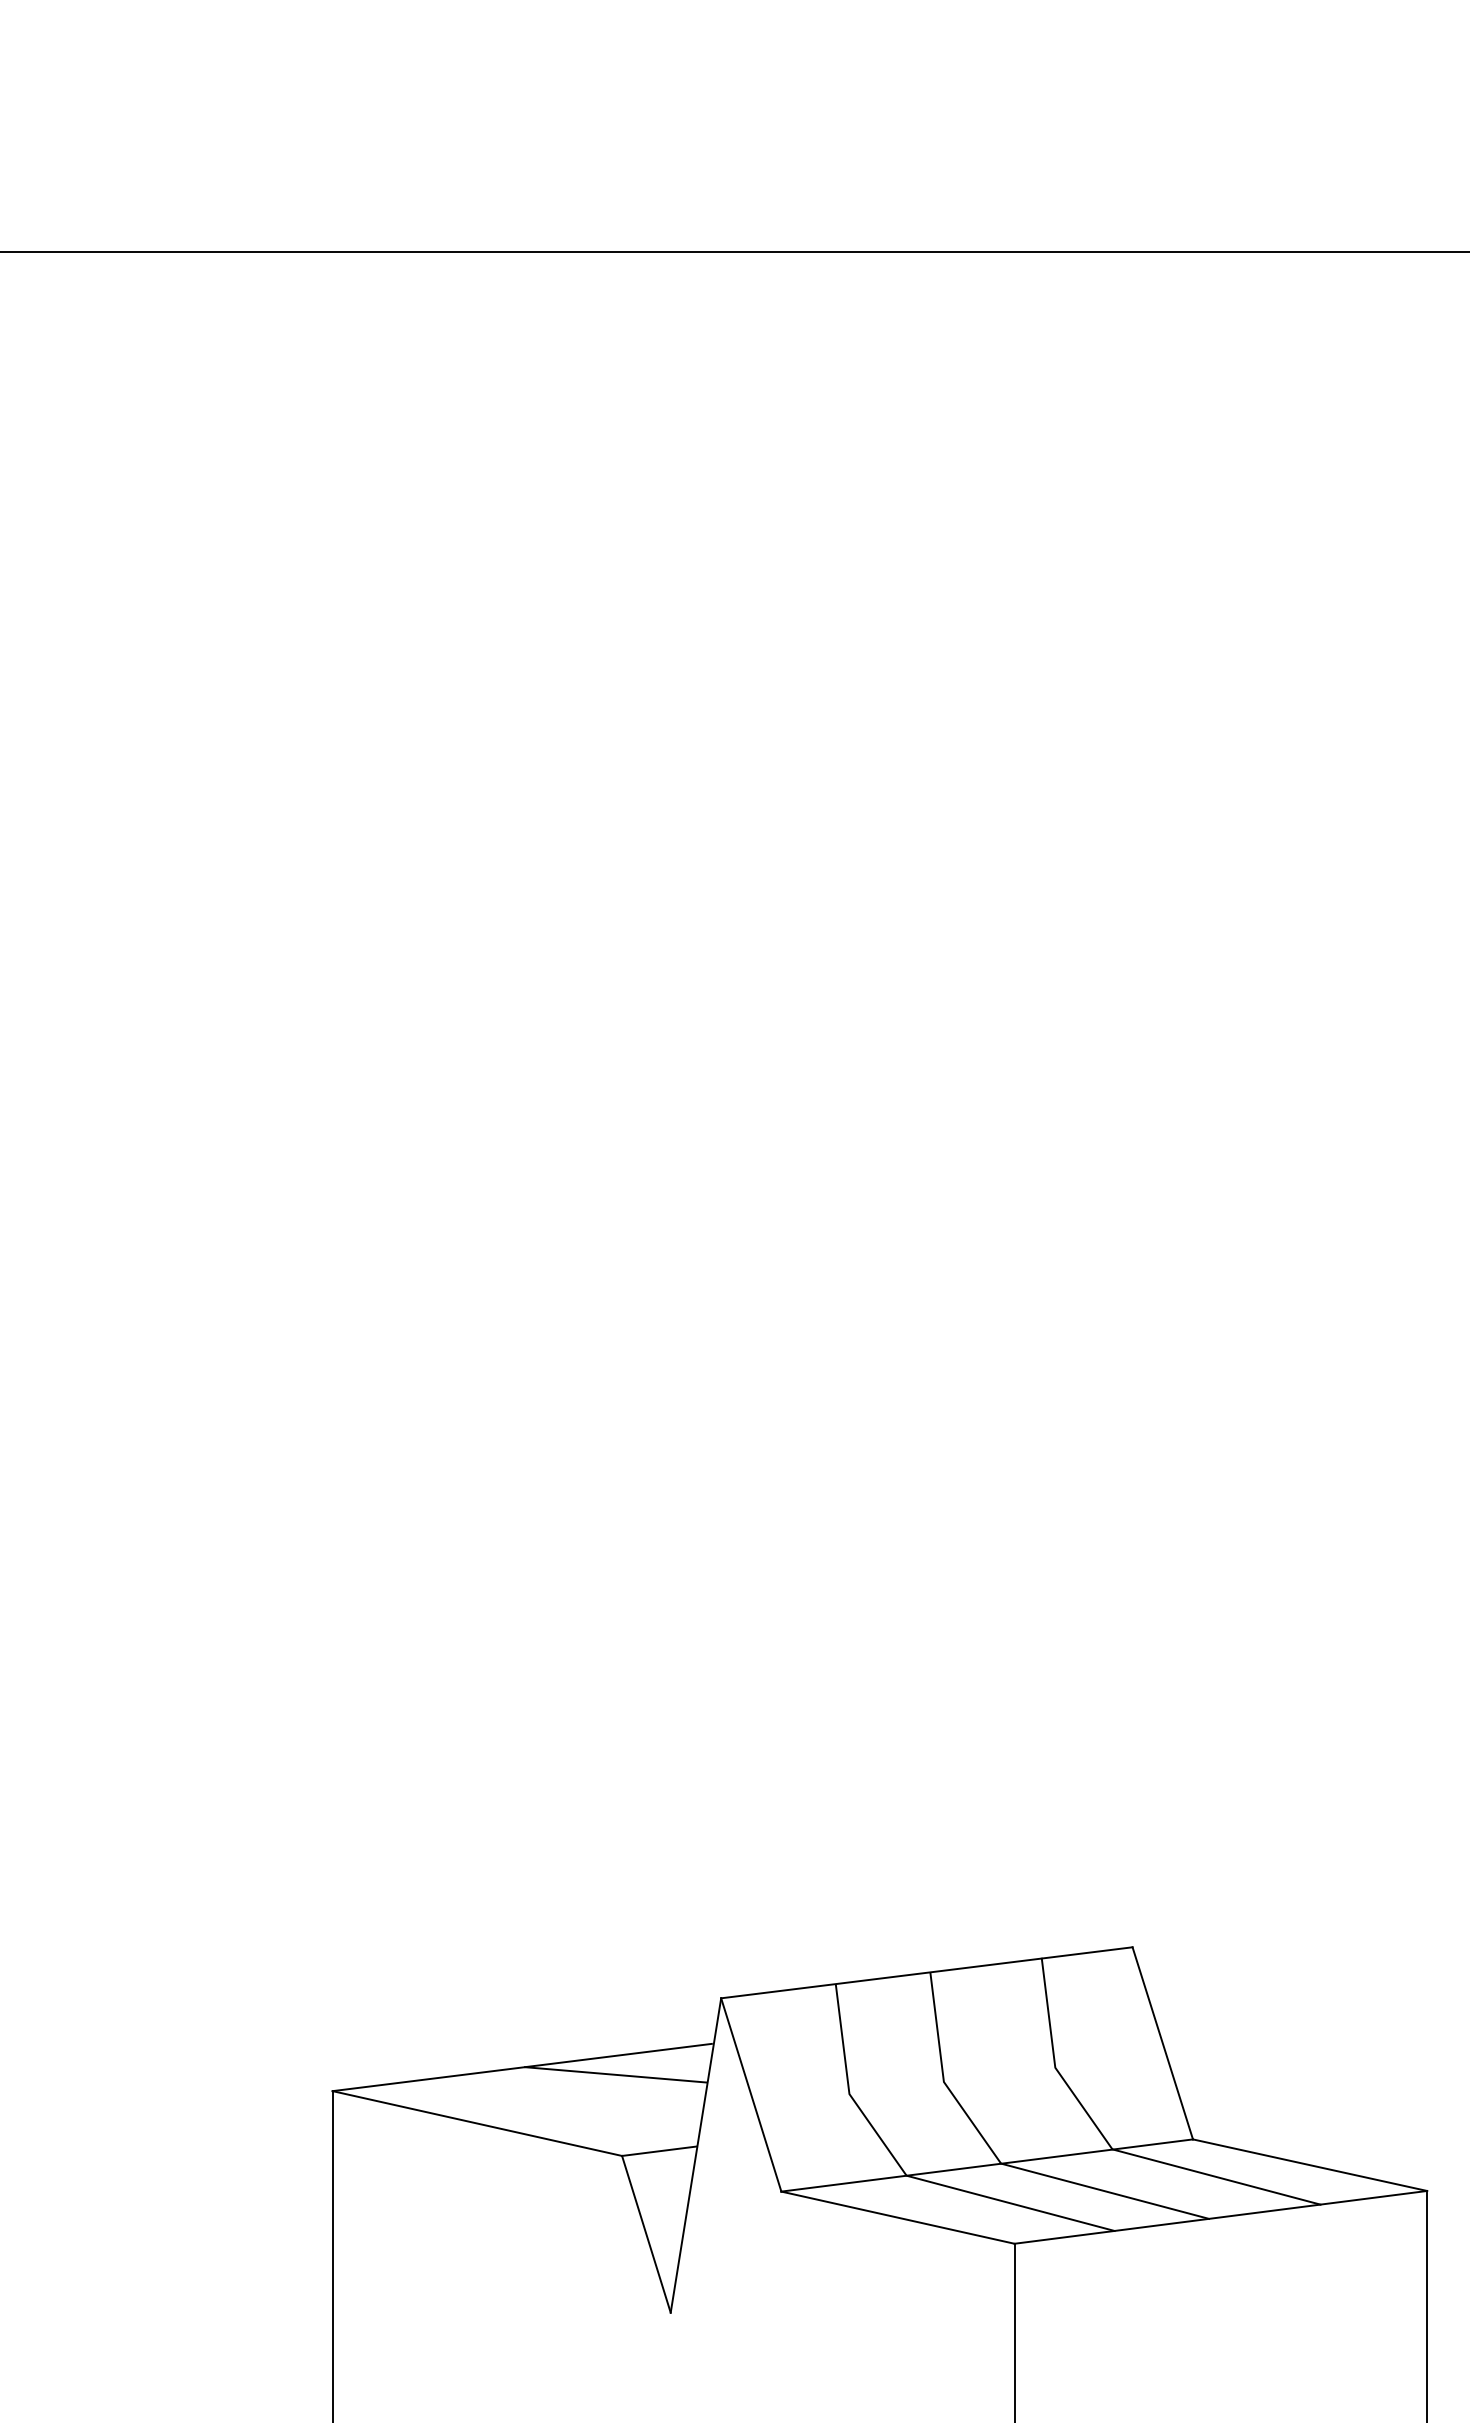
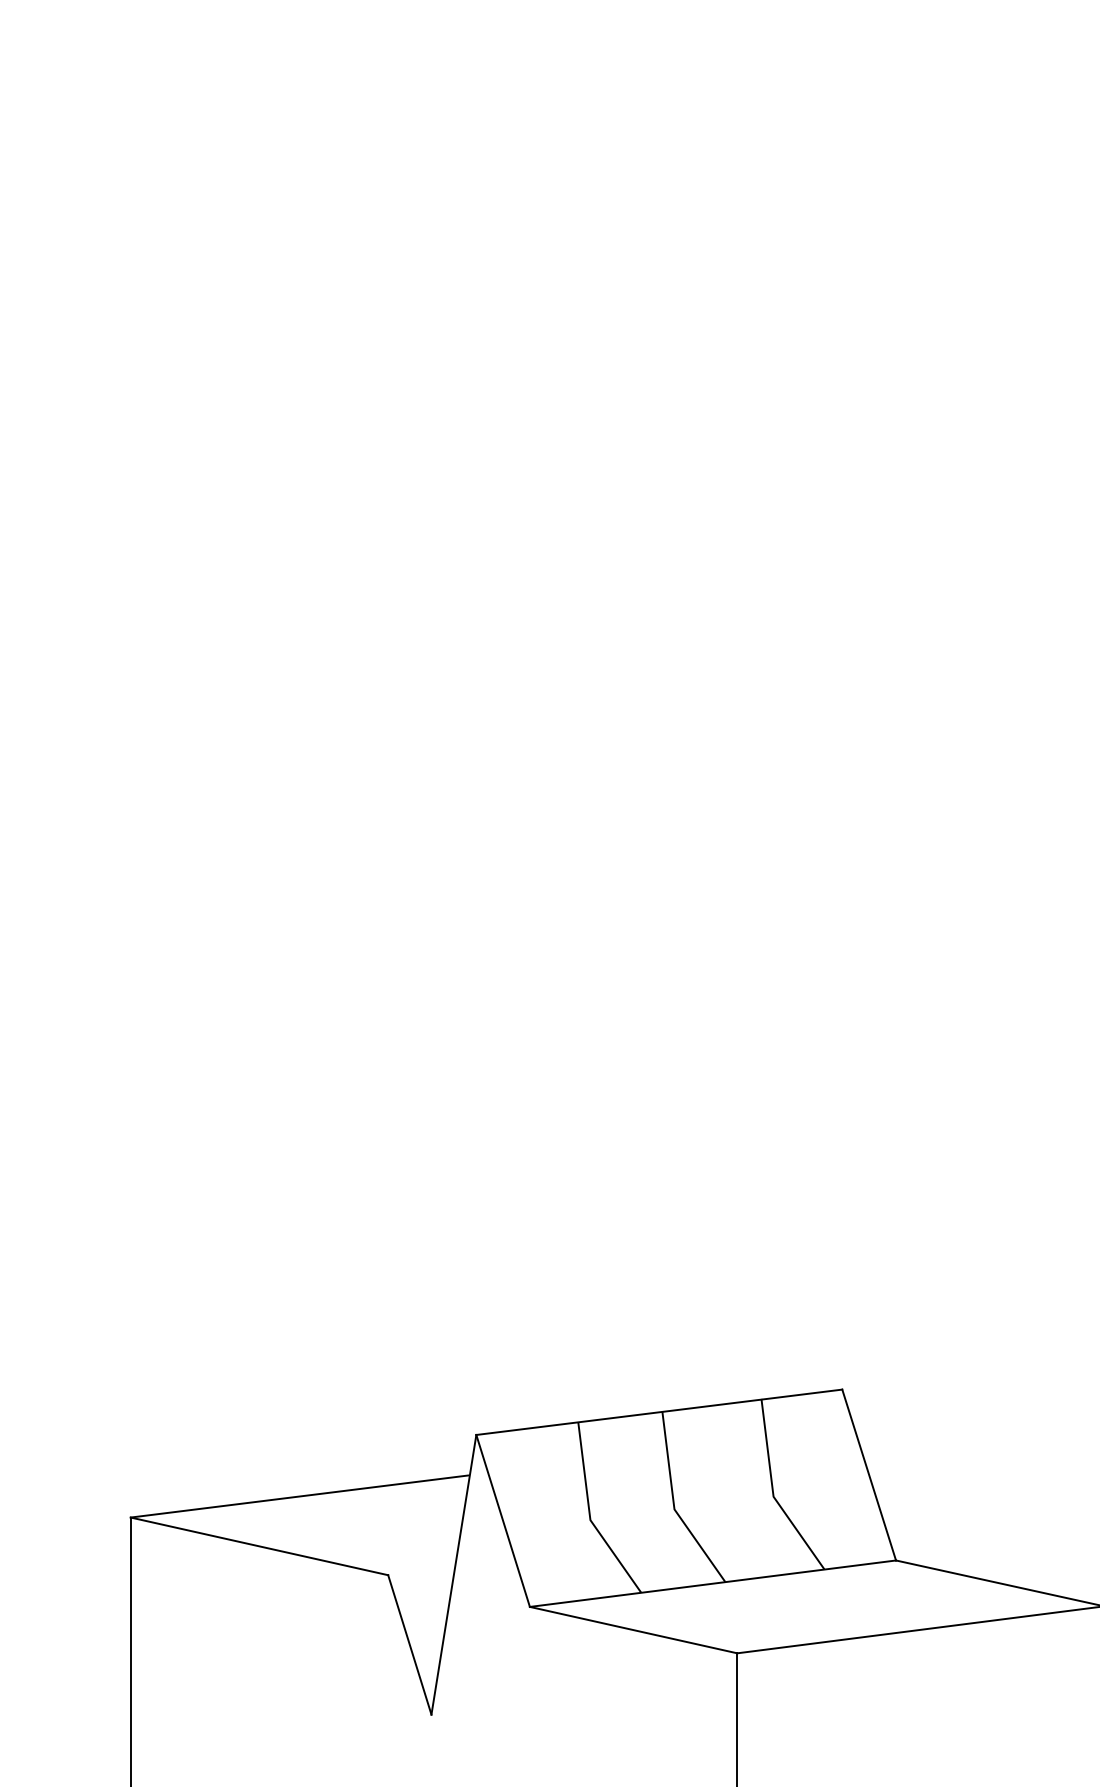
line: (615, 2074) -> (382, 1502), removed
line: (659, 2150) -> (421, 1570), removed
line: (1216, 2176) -> (916, 1593), removed
line: (1105, 2190) -> (818, 1605), removed
line: (1010, 2202) -> (733, 1616), removed

